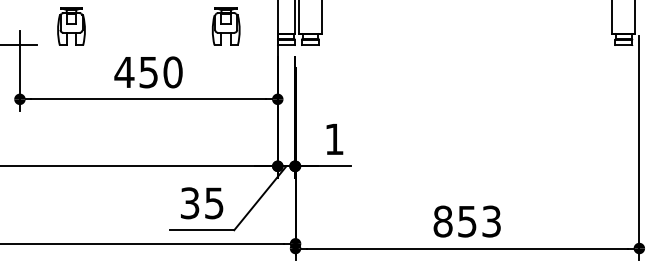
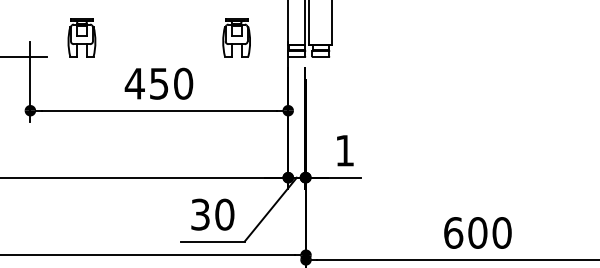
text: (213, 203) -> (223, 214), 35 -> 30
text: (467, 221) -> (477, 232), 853 -> 600

